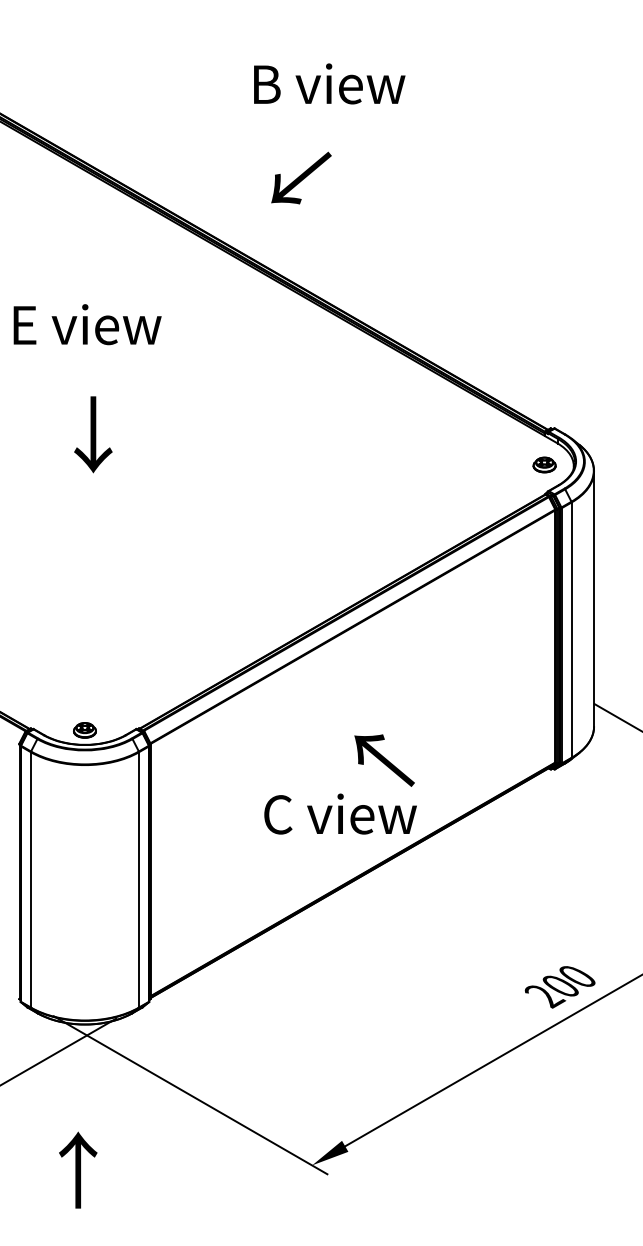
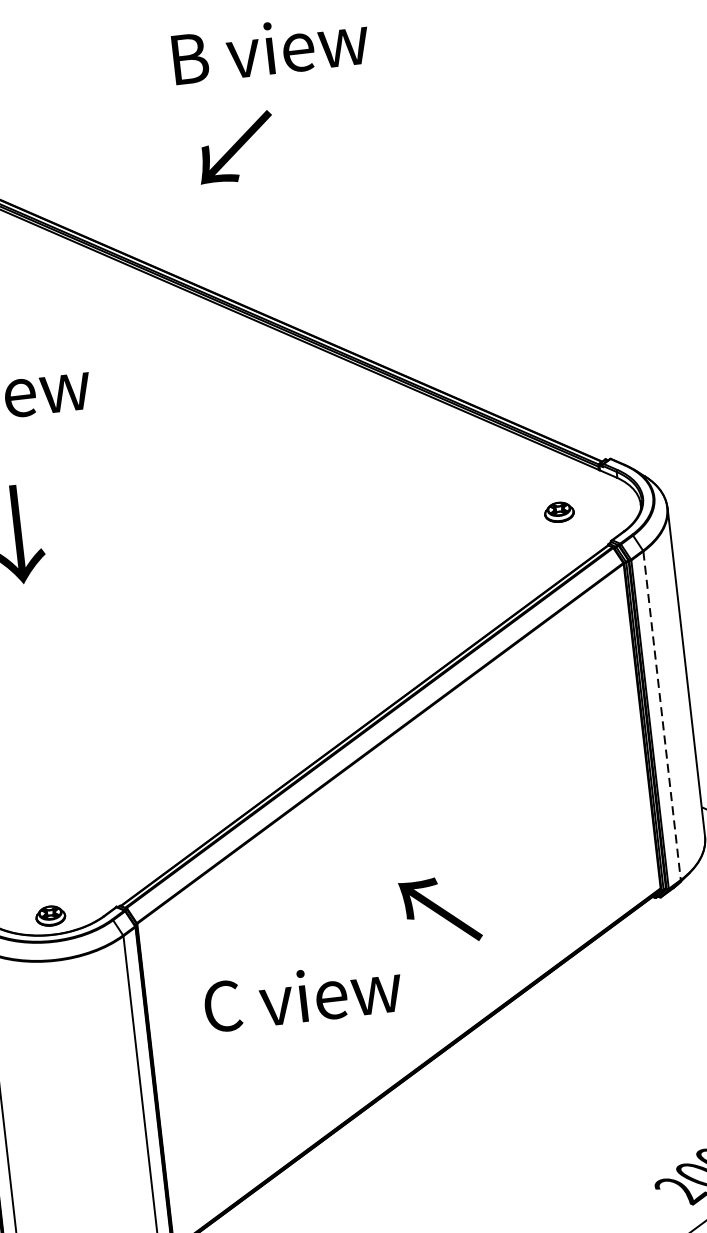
text: (301, 177) -> (236, 147), moved
part: (544, 464) -> (559, 511), moved
line: (571, 630) -> (661, 716), solid -> dashed
text: (340, 813) -> (302, 995), moved

